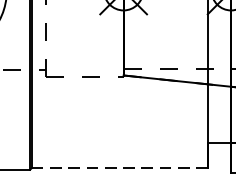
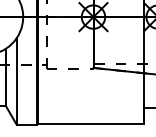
line: (120, 167) -> (91, 123), dashed -> solid

